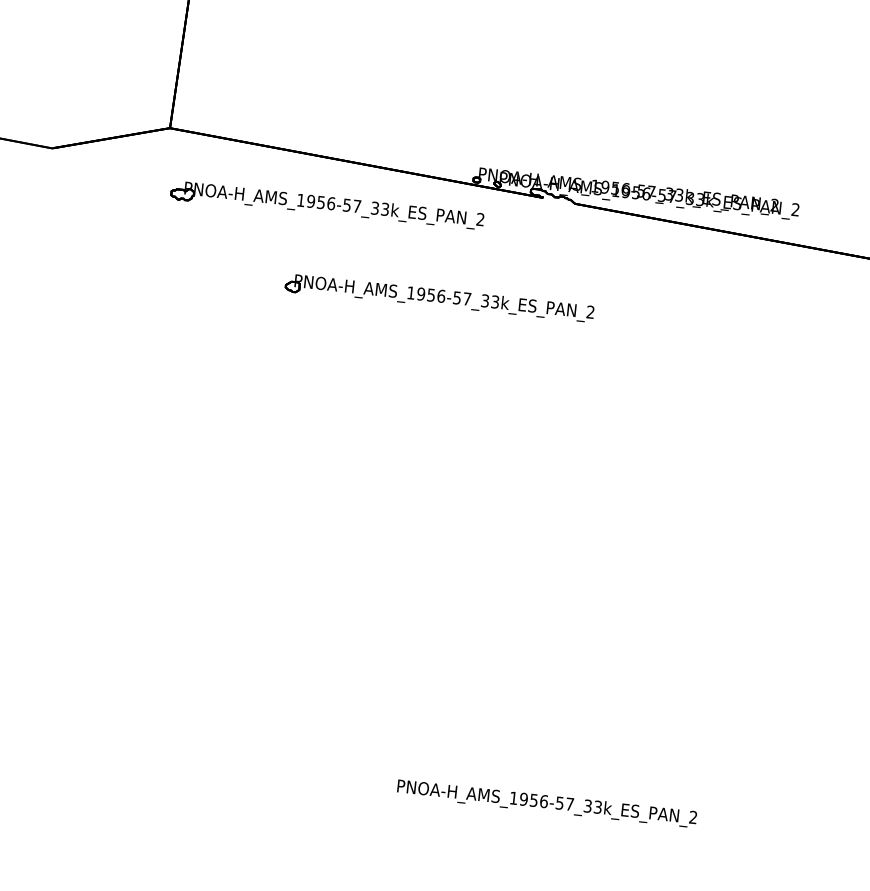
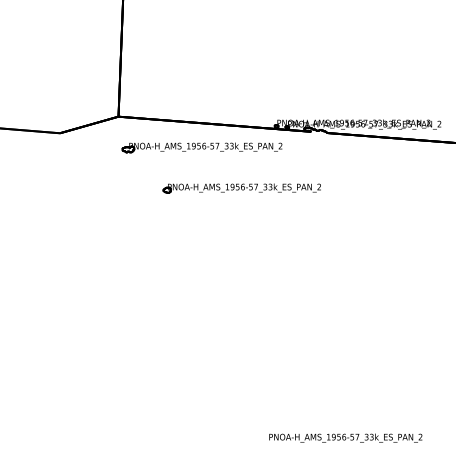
part: (438, 298) -> (241, 188), moved

